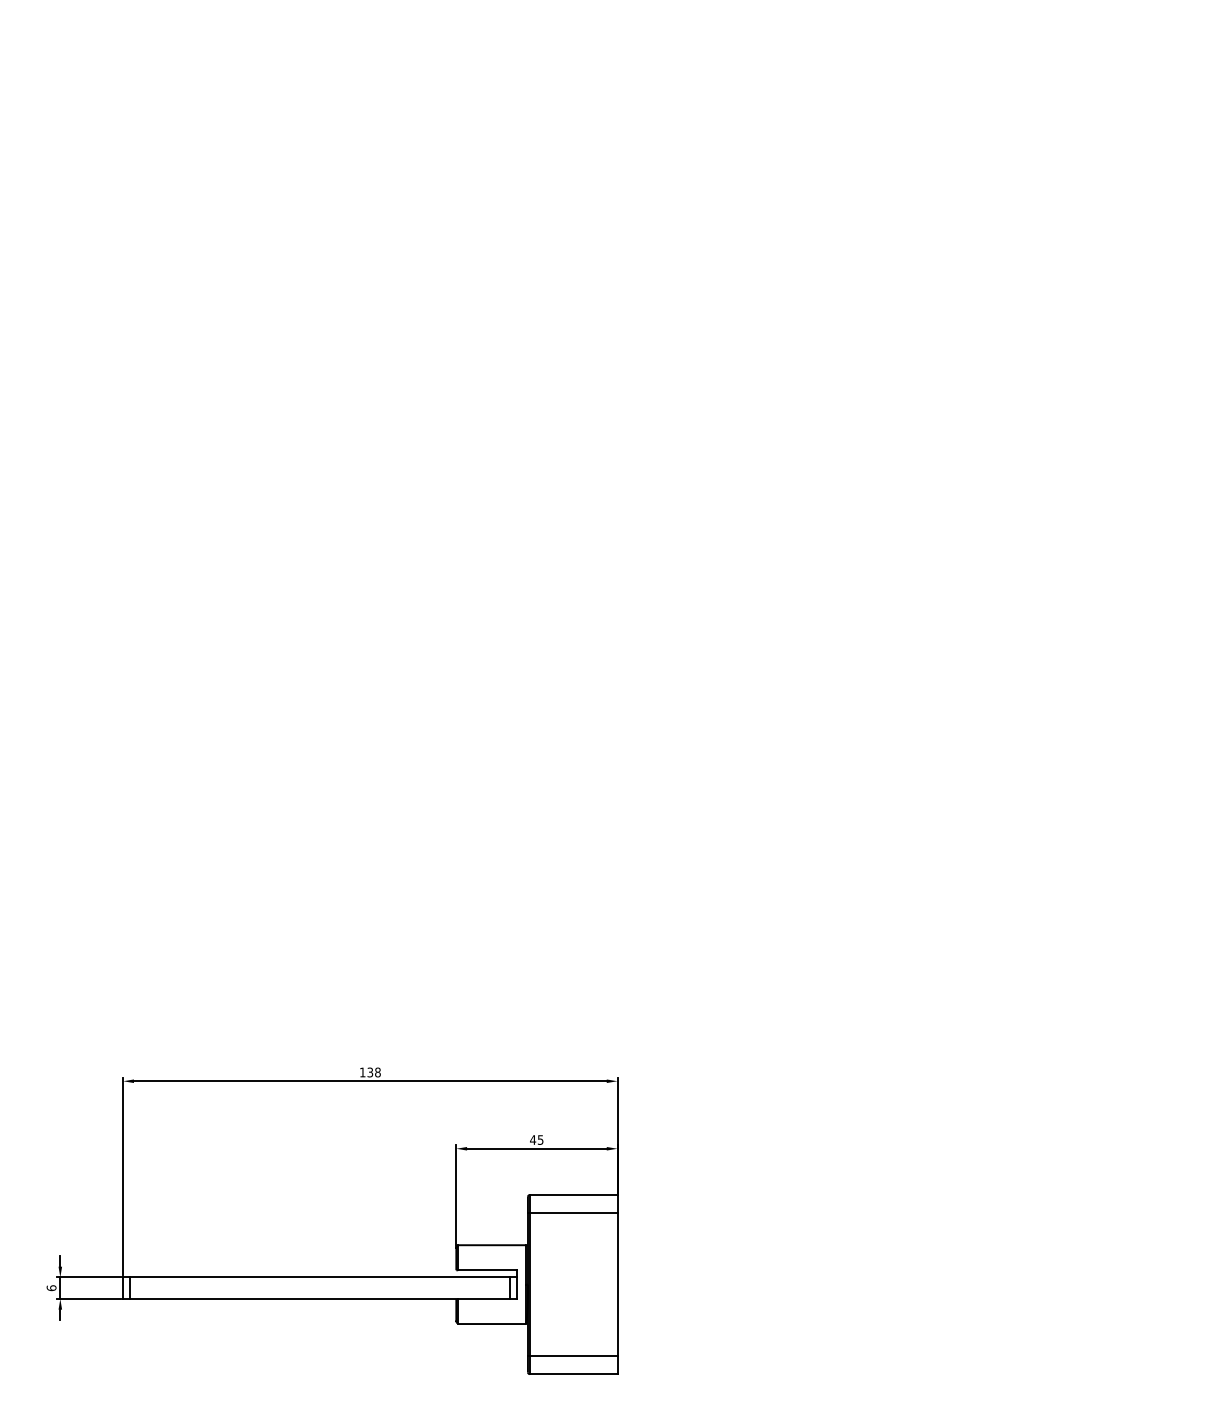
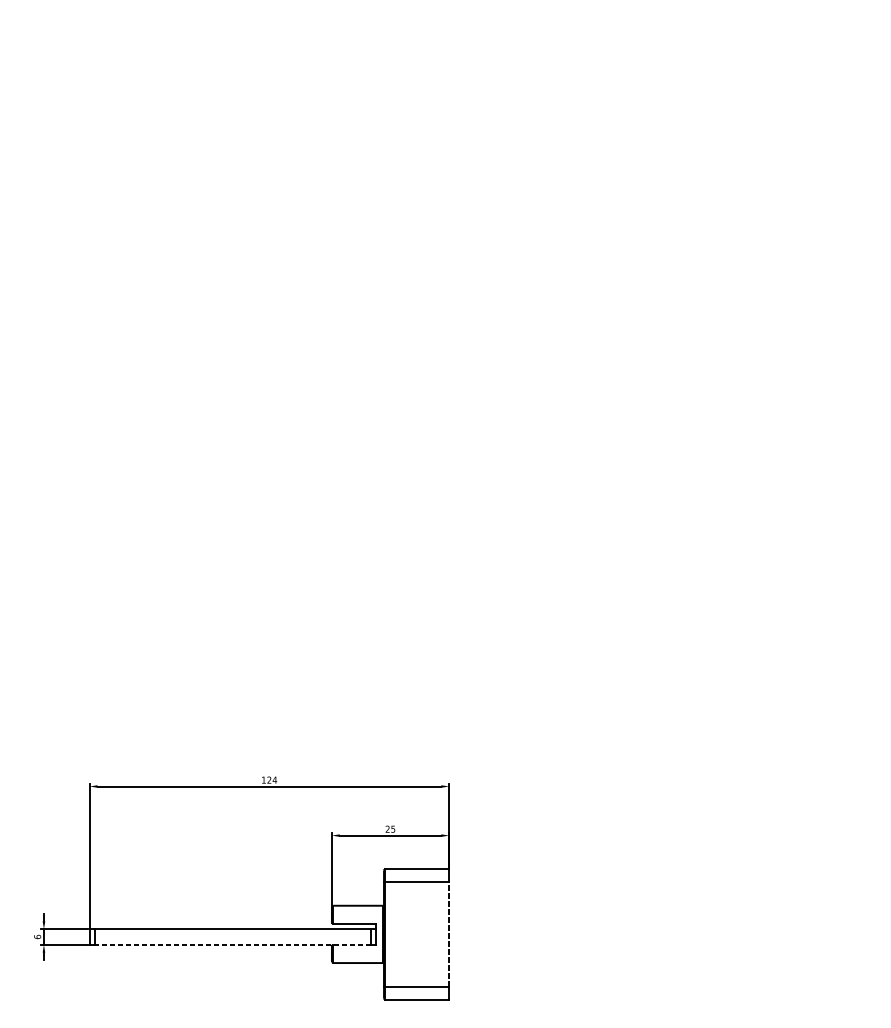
text: (374, 1072) -> (272, 780), 138 -> 124
text: (533, 1139) -> (388, 828), 45 -> 25
line: (617, 1284) -> (449, 934), solid -> dashed
line: (320, 1298) -> (233, 944), solid -> dashed

